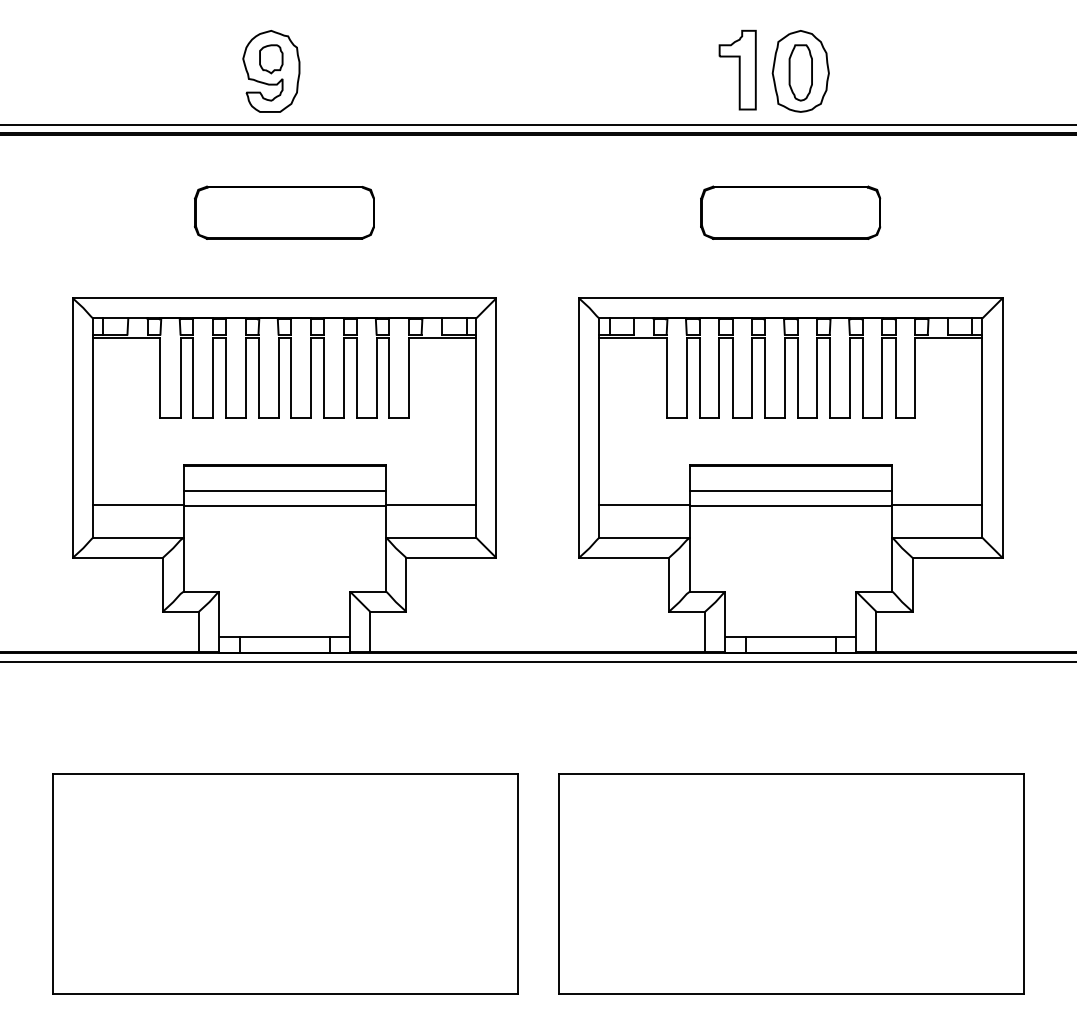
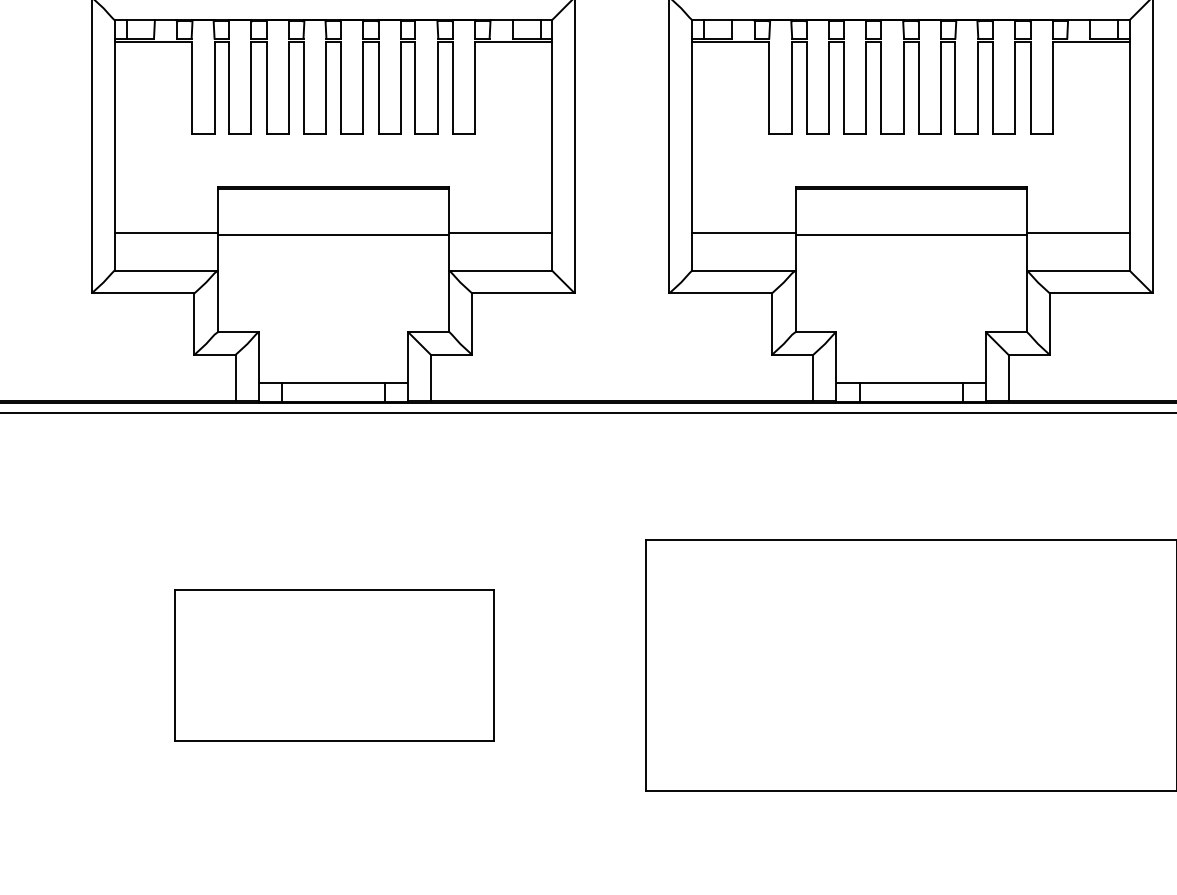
line: (284, 491) -> (333, 217), removed
line: (790, 491) -> (910, 217), removed
part: (285, 883) -> (334, 665), size x0.6

